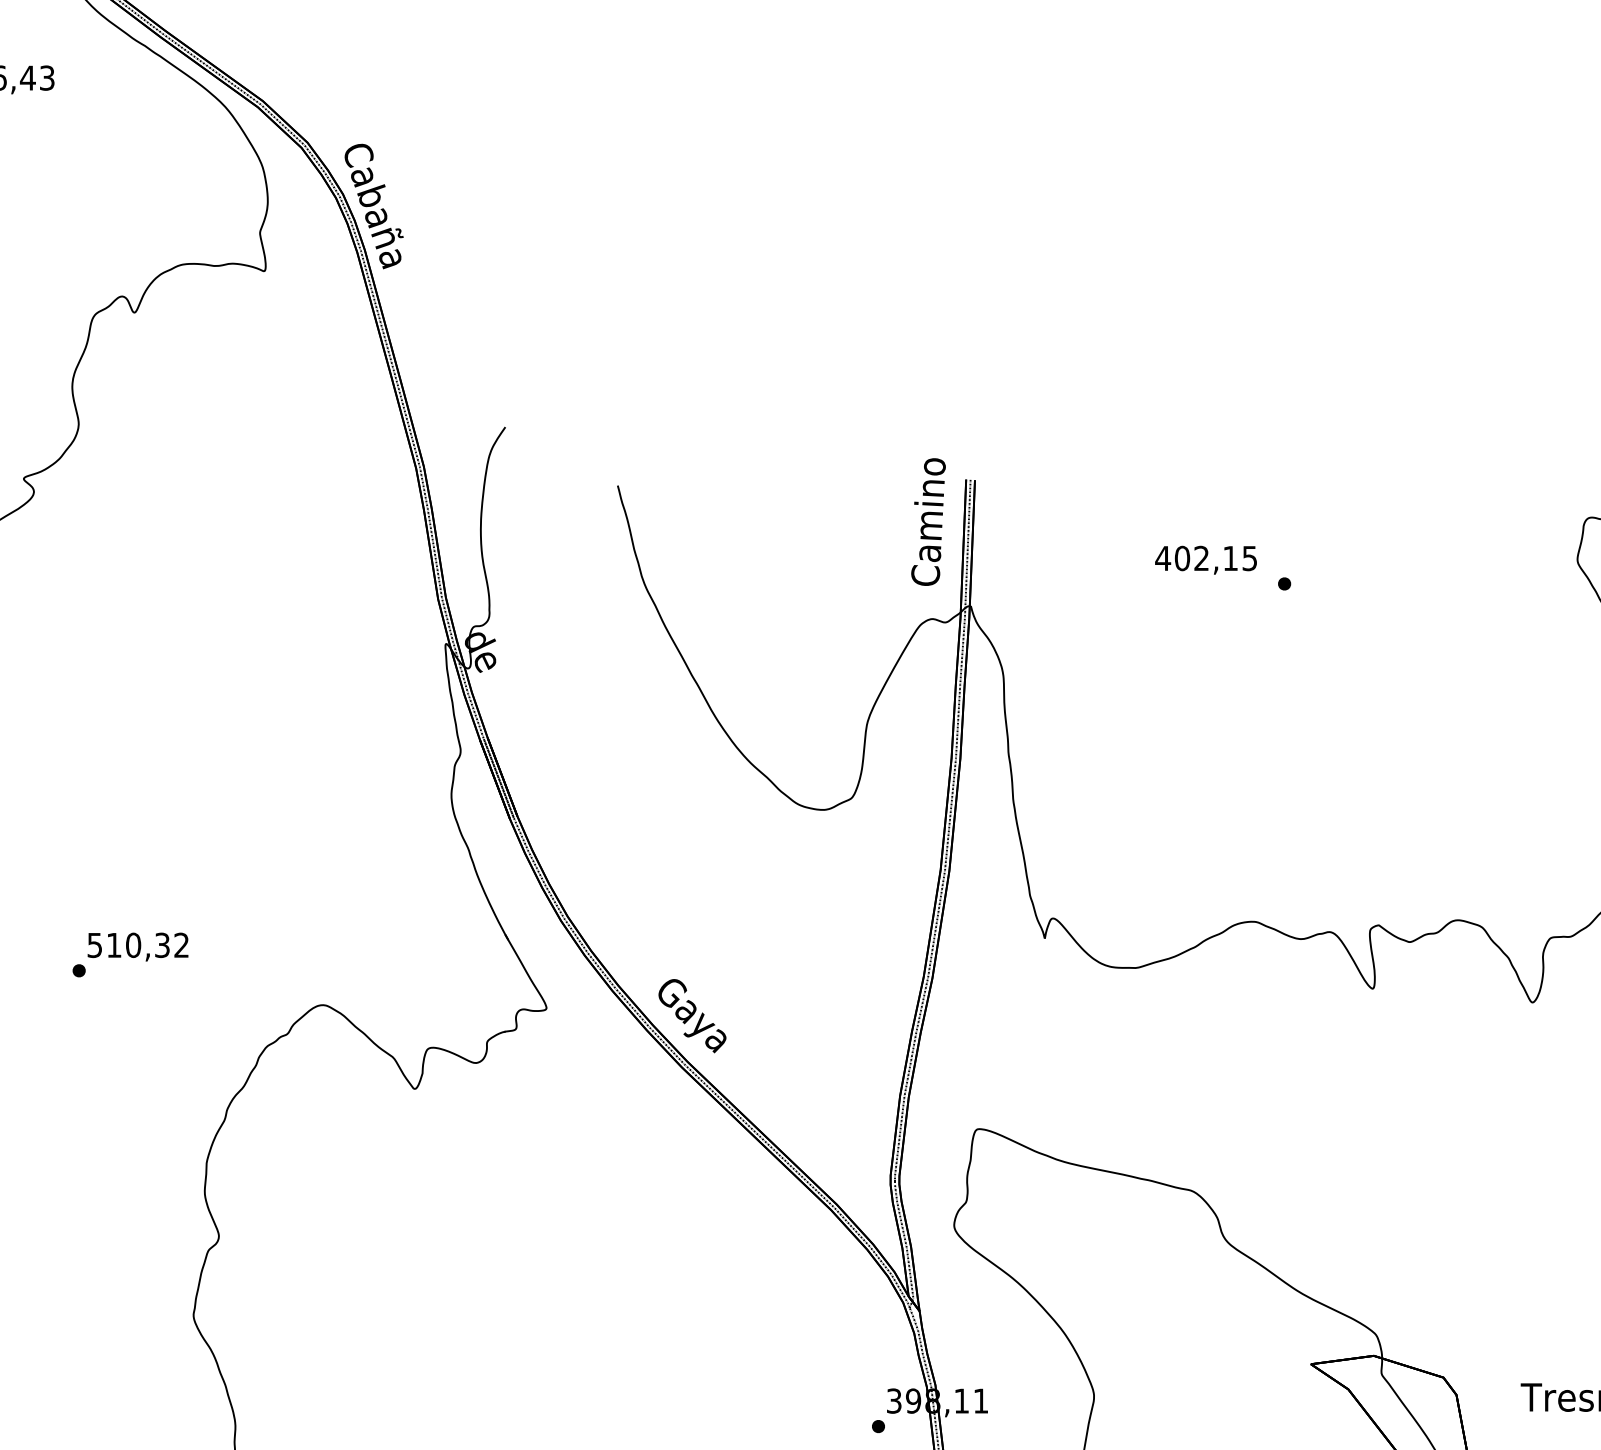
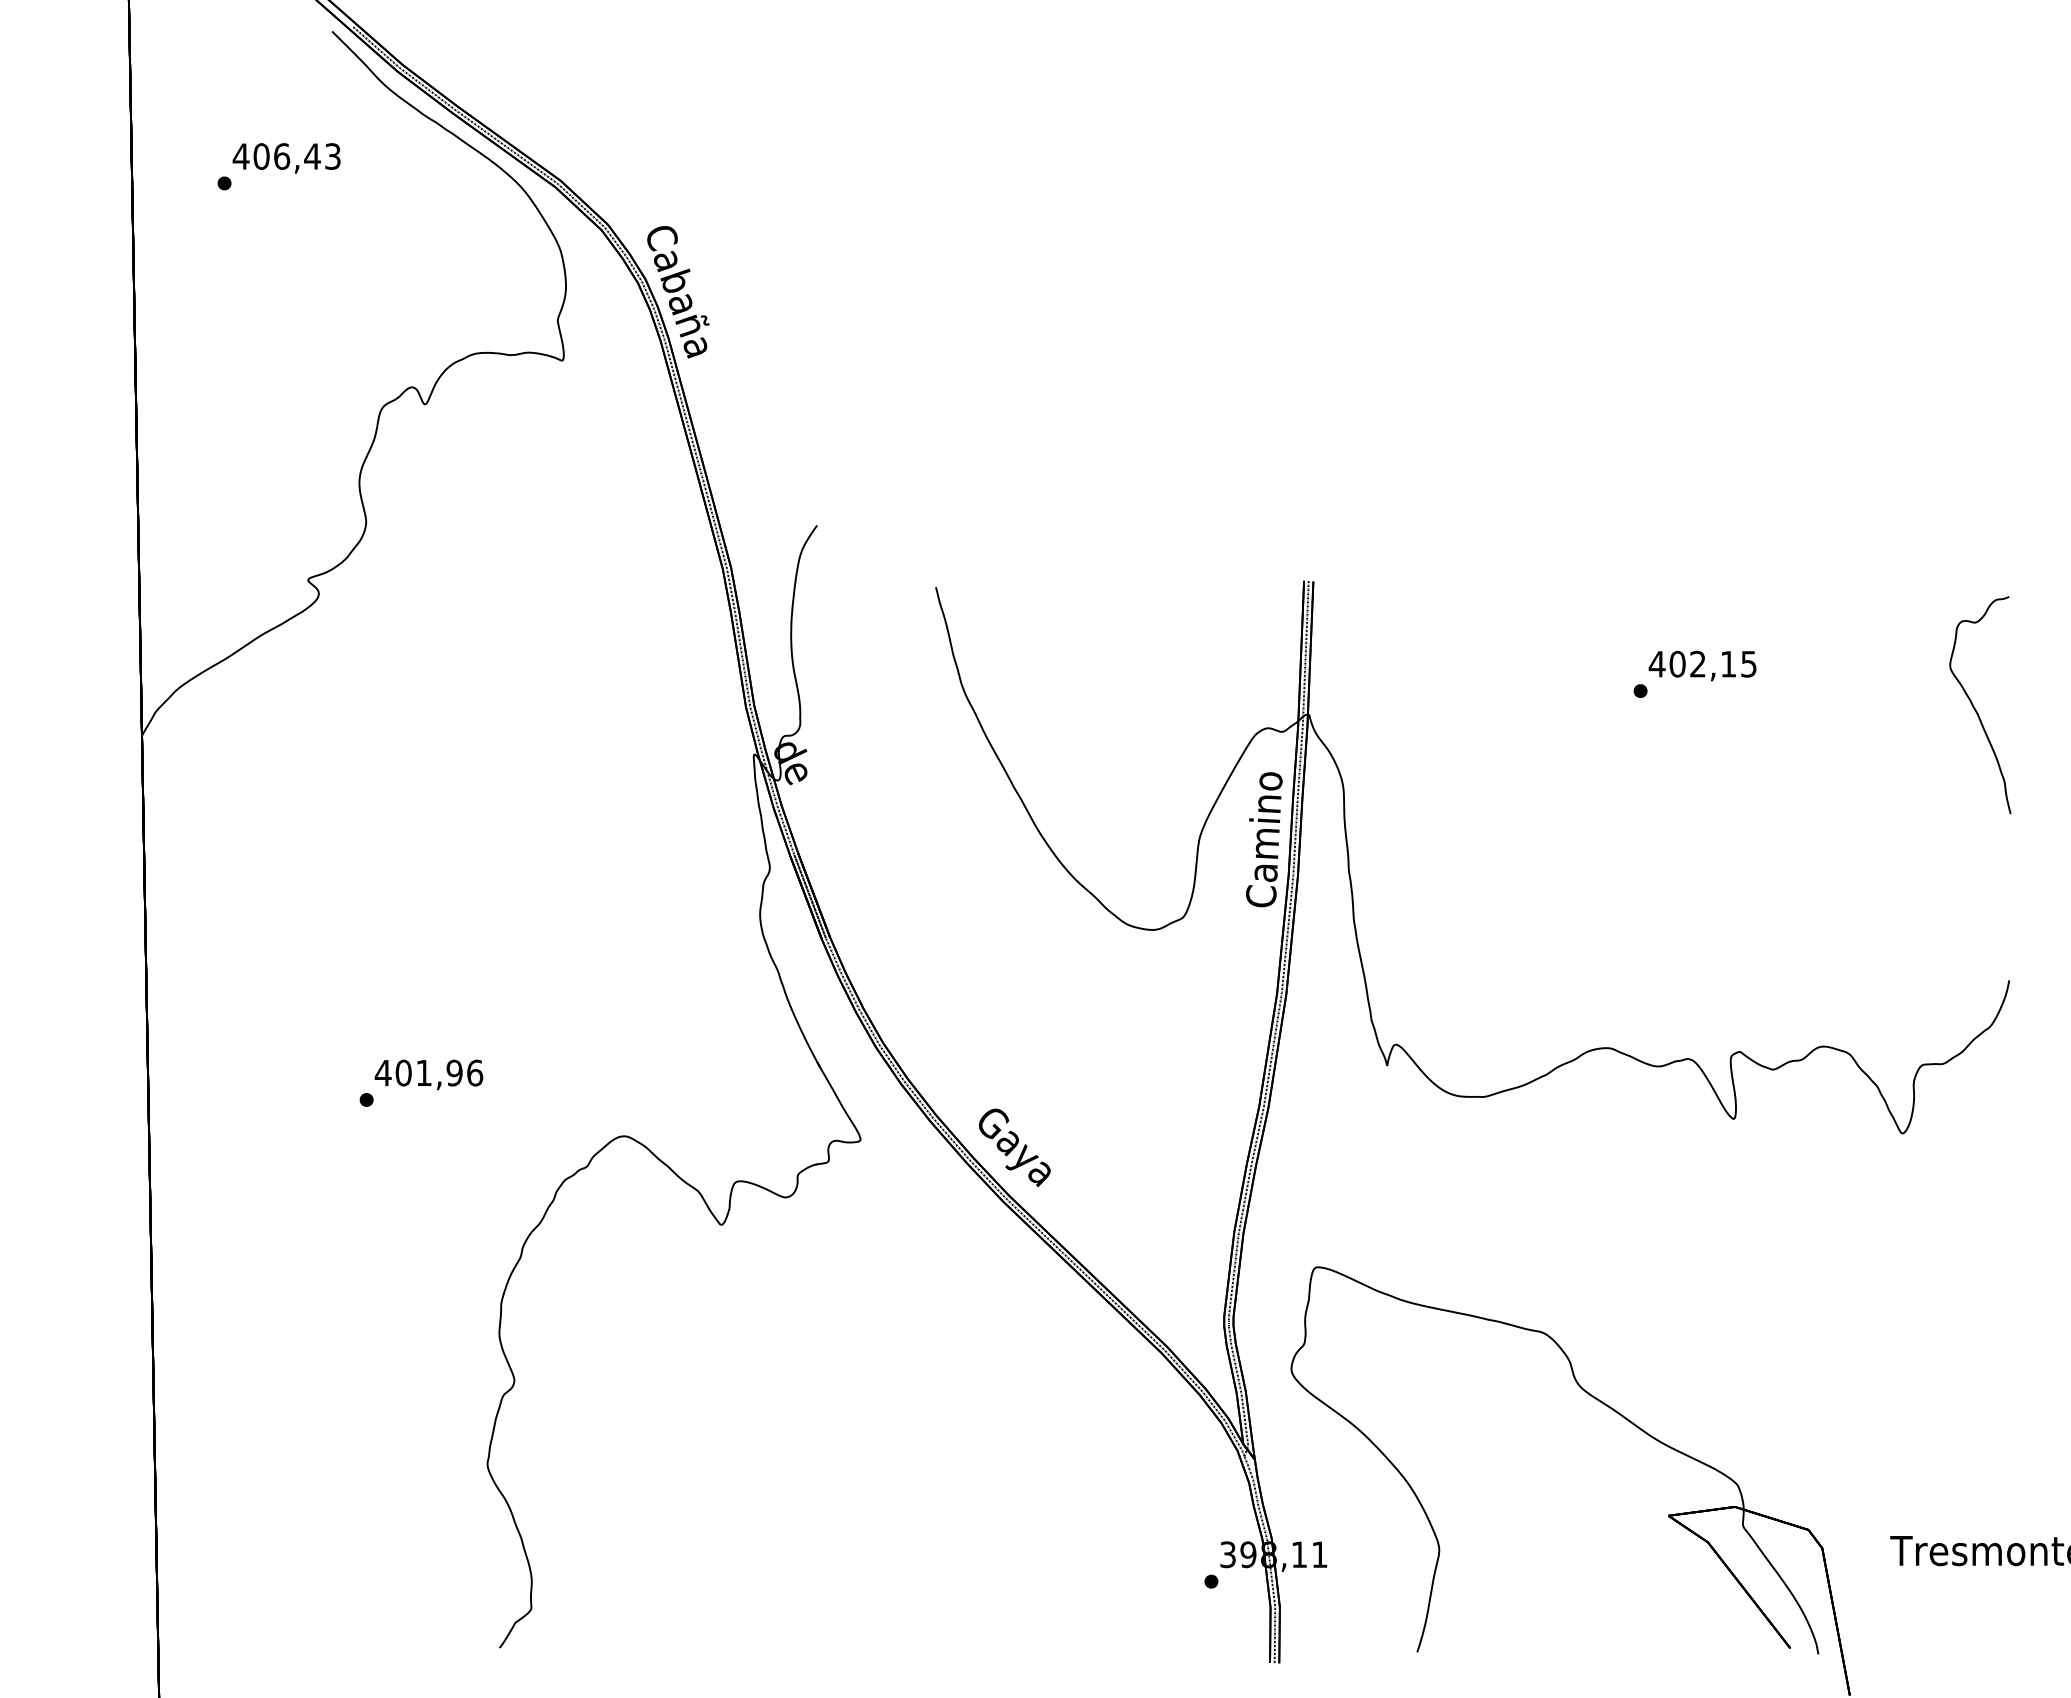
text: (928, 521) -> (1264, 839), moved
text: (1205, 559) -> (1702, 665), moved
text: (137, 944) -> (428, 1072), 510,32 -> 401,96

